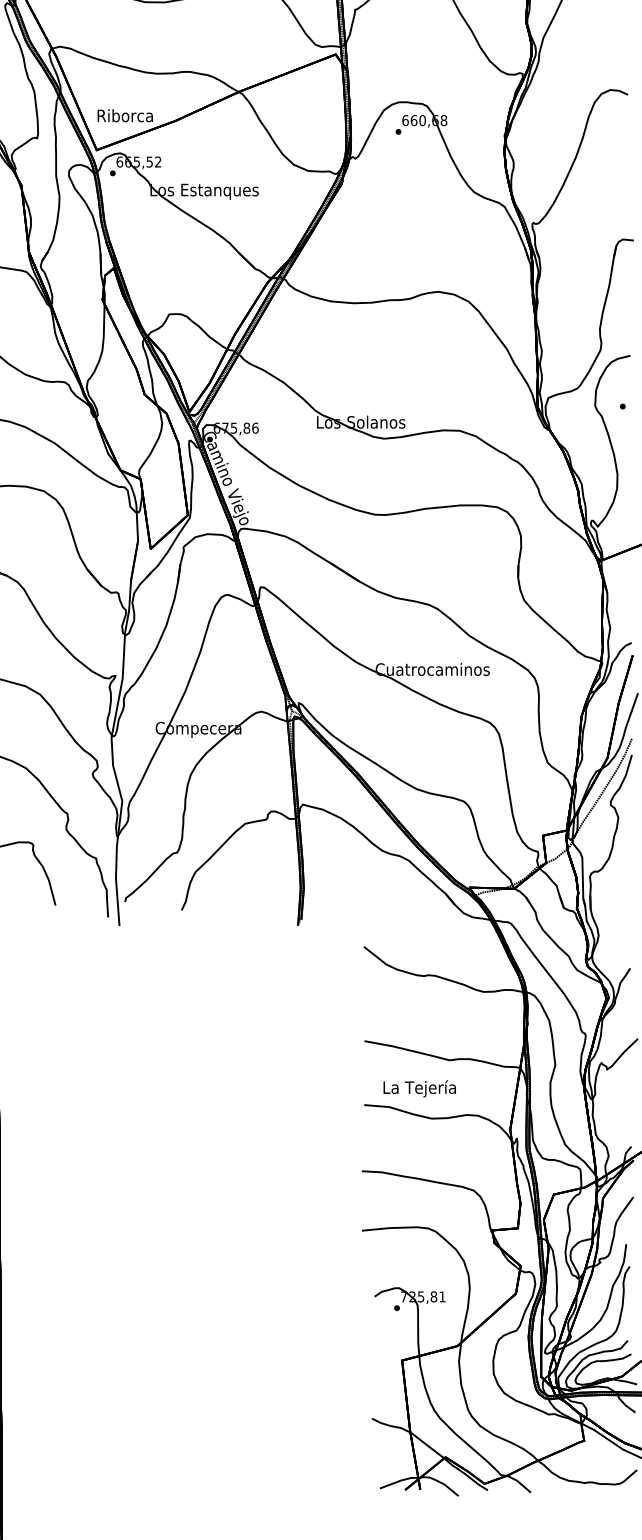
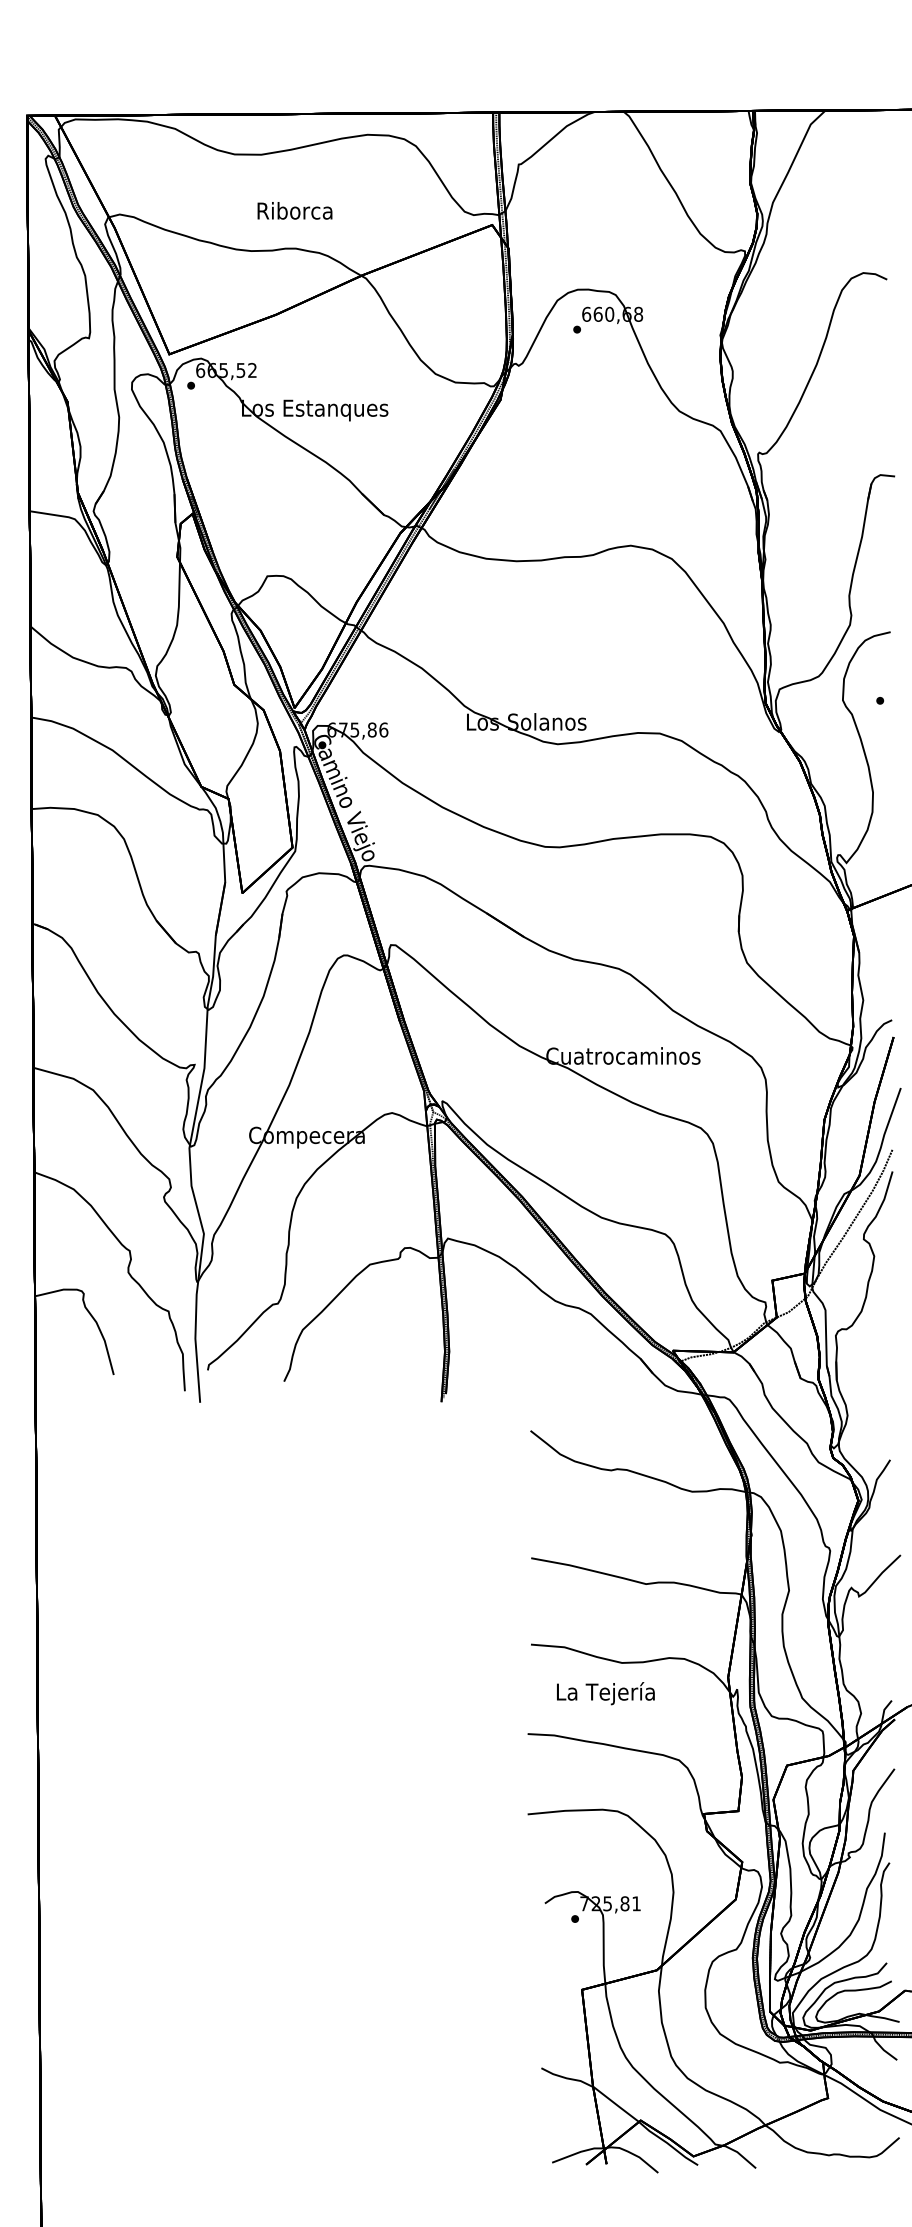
text: (124, 115) -> (294, 210), moved
text: (419, 1088) -> (605, 1693), moved

